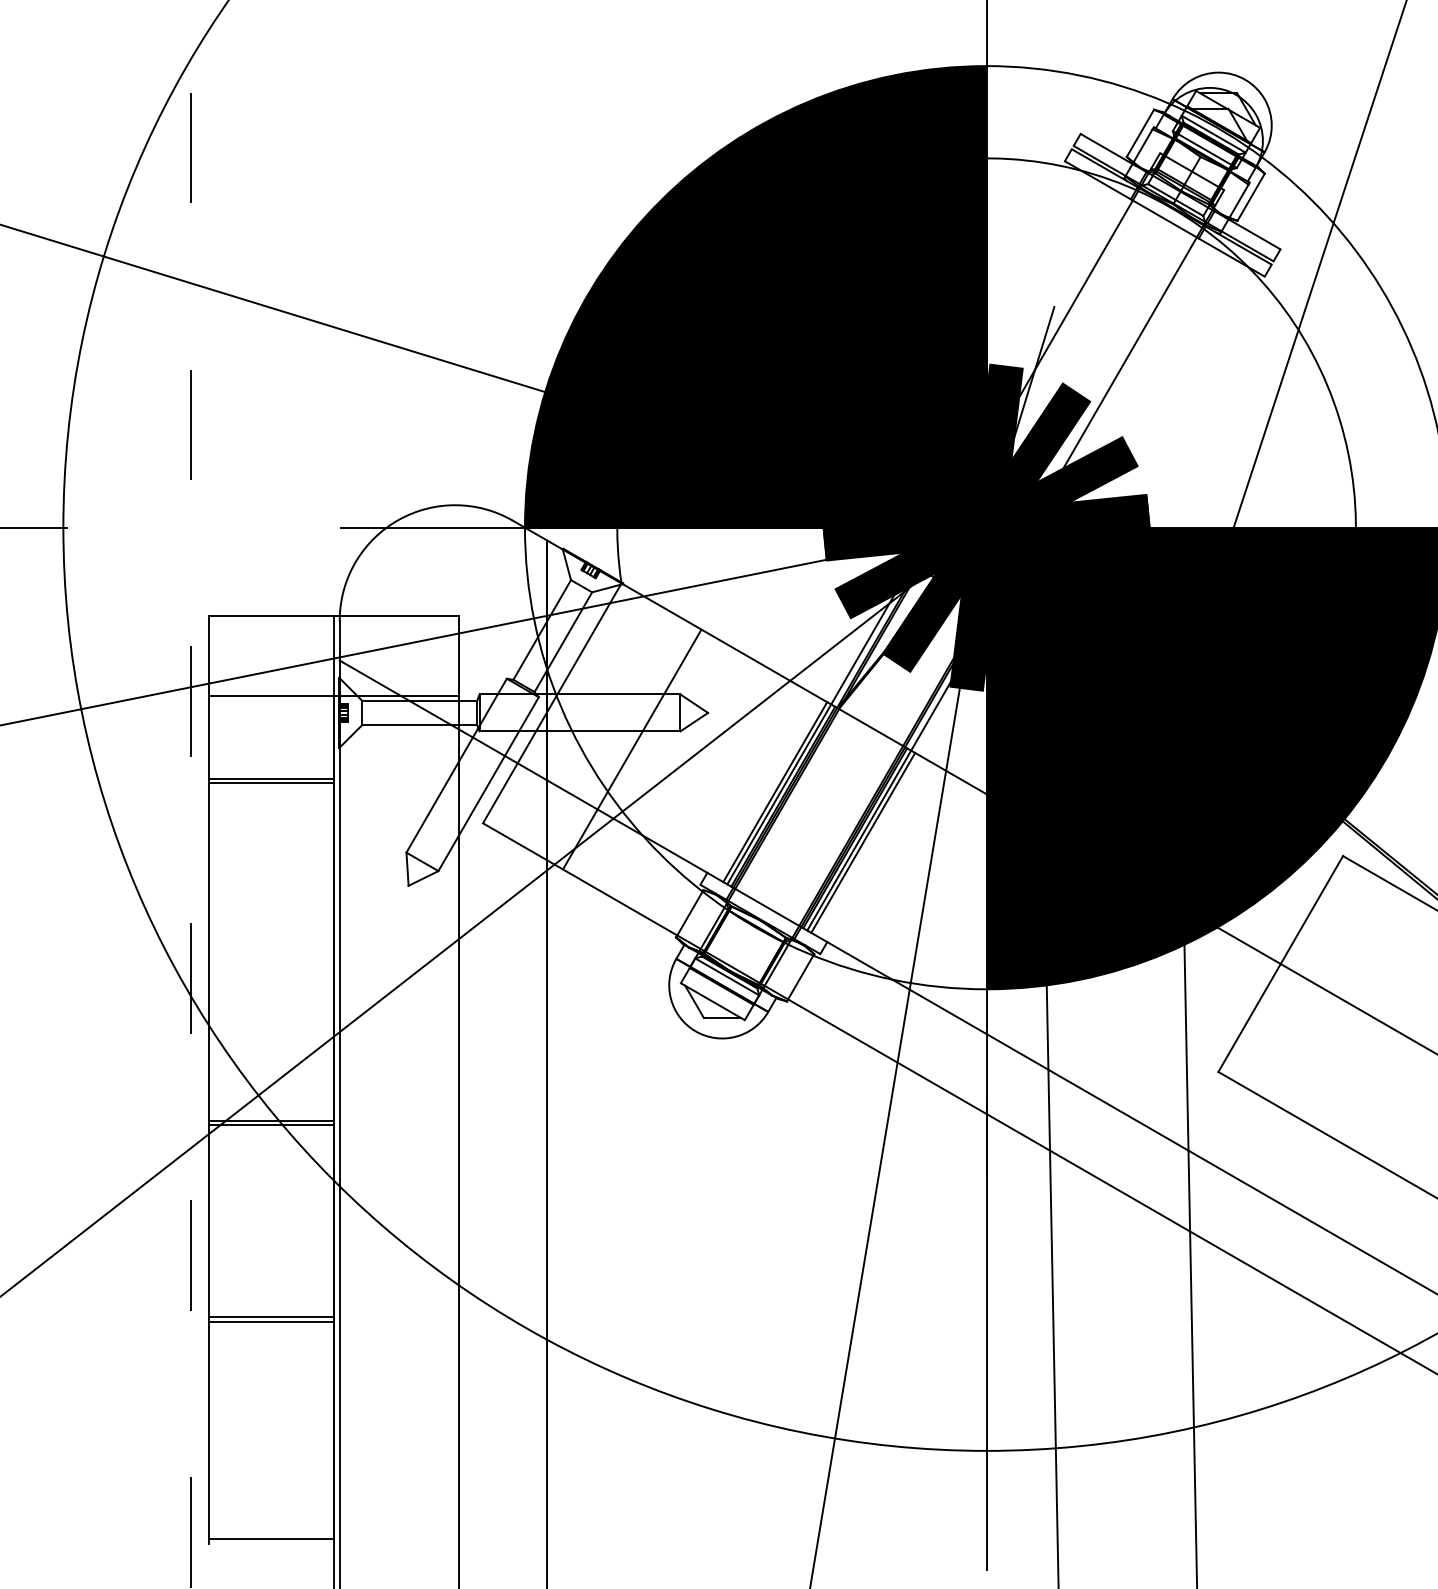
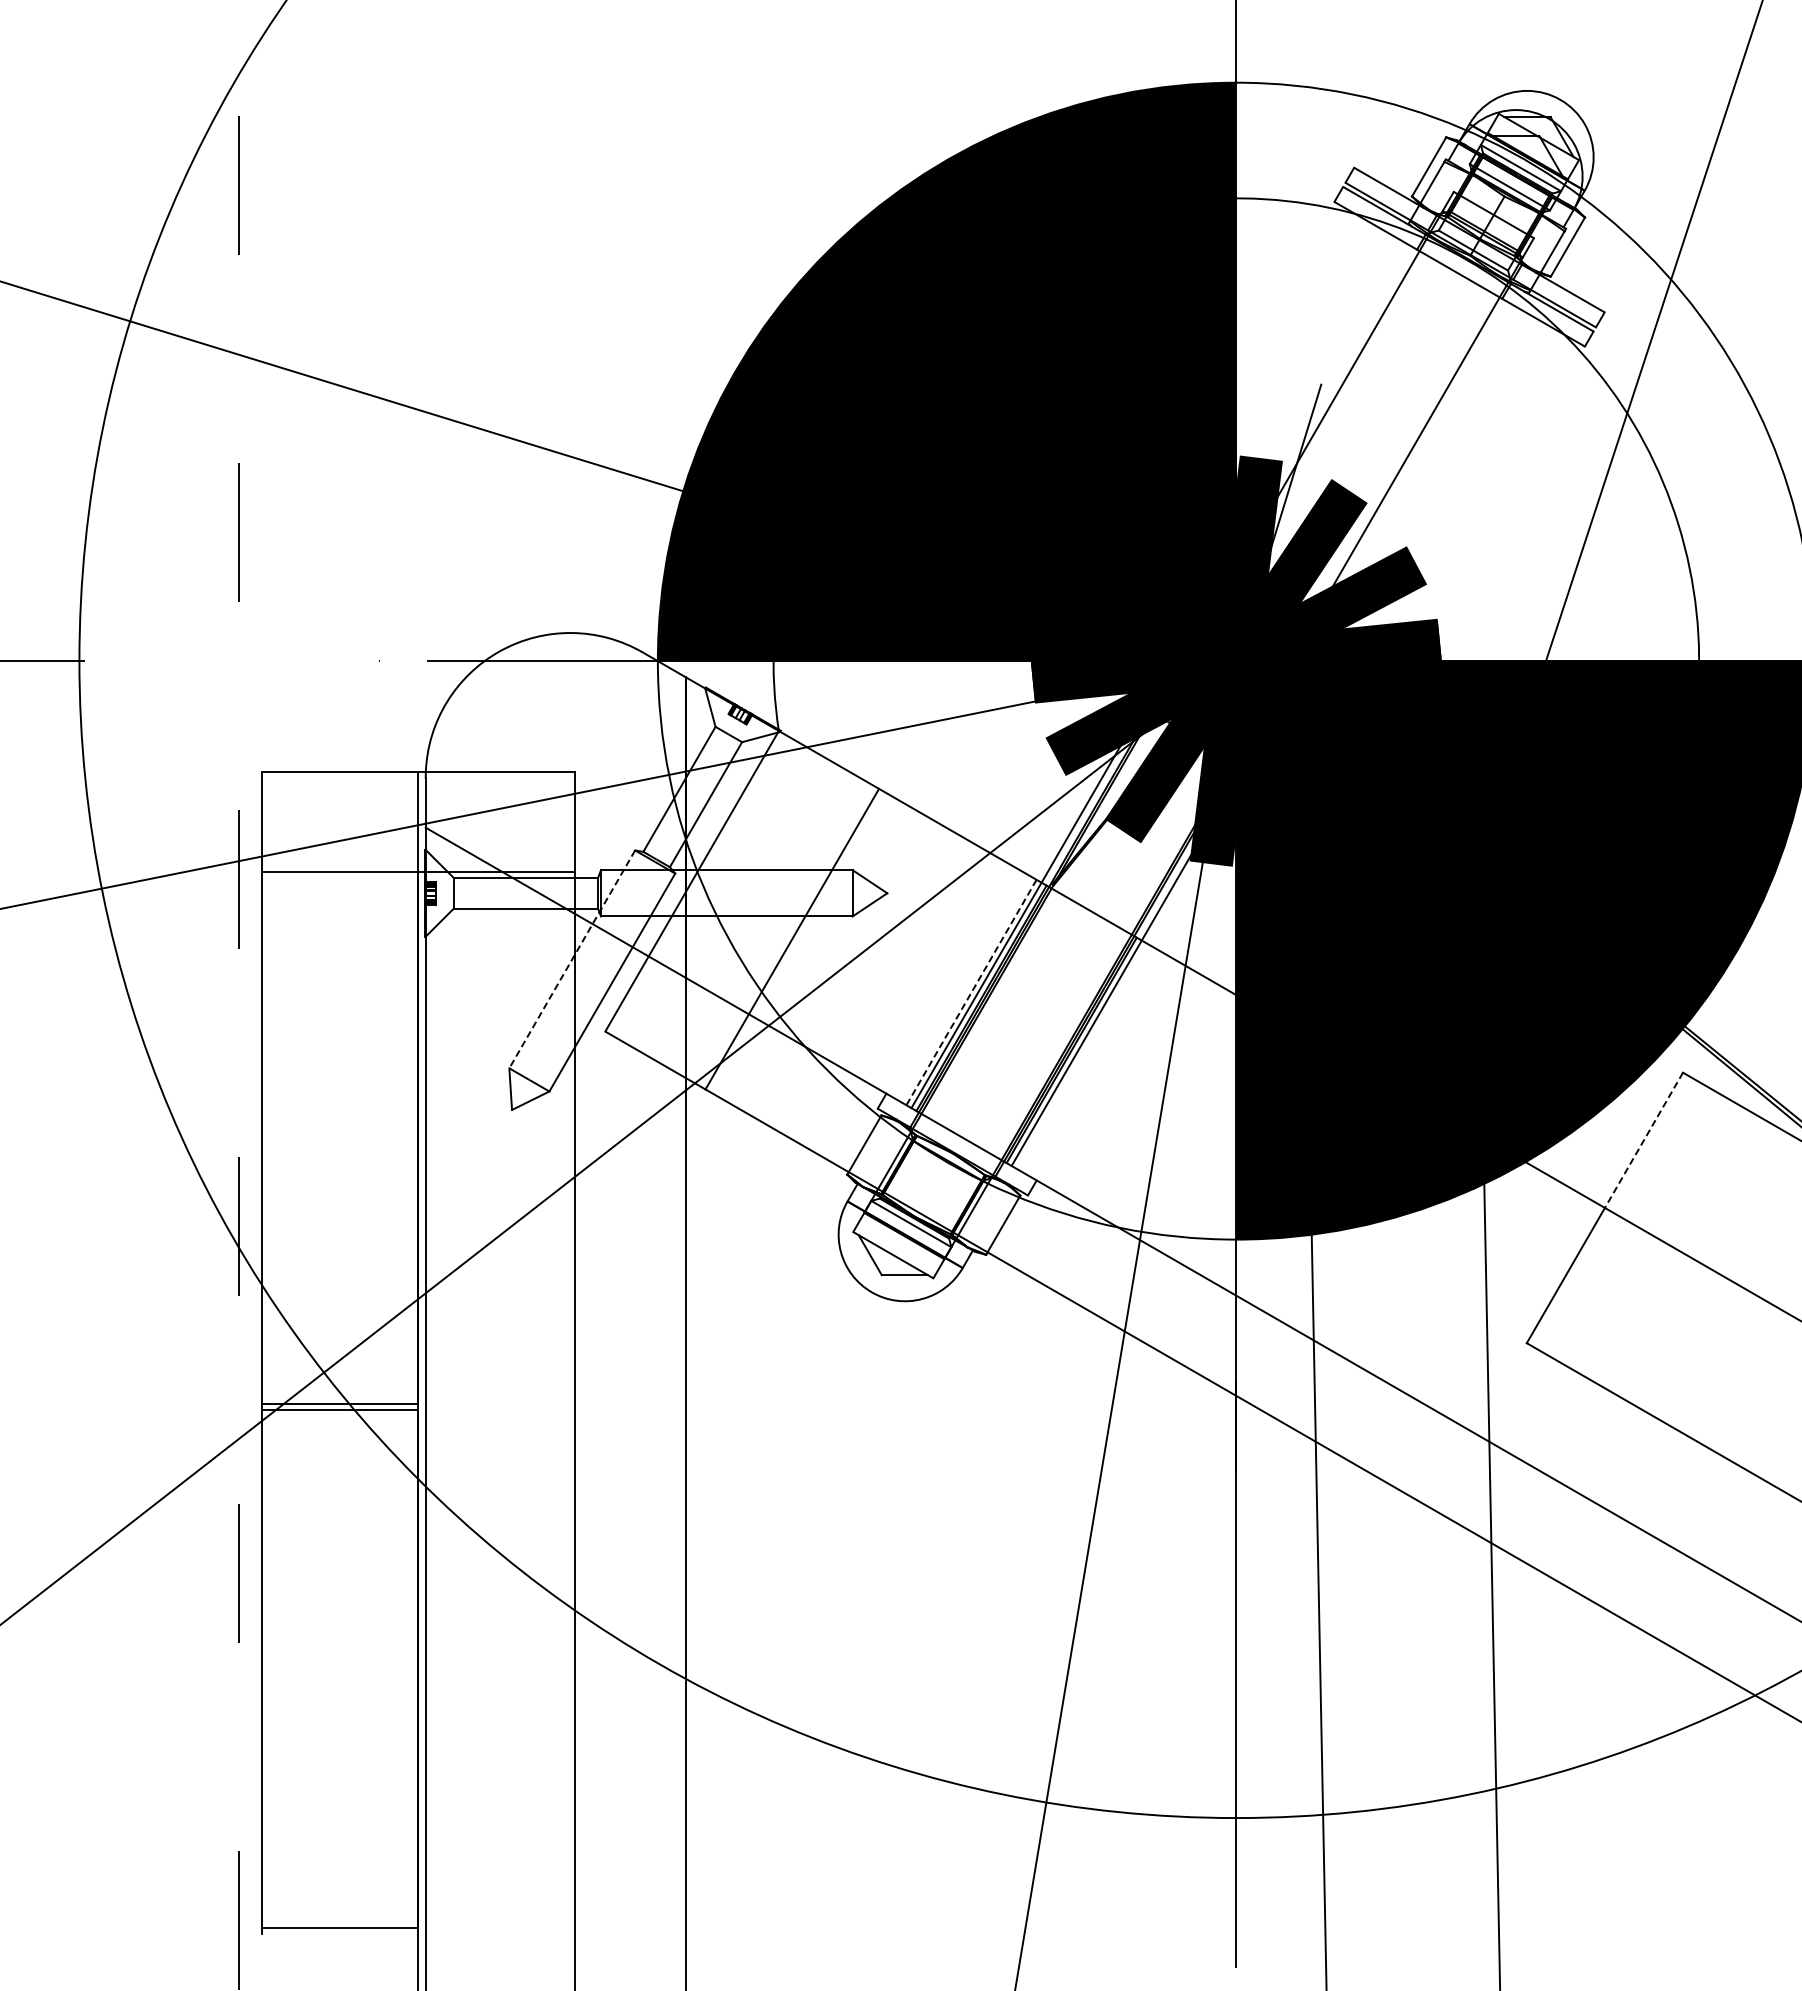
line: (456, 765) -> (572, 959), solid -> dashed
line: (271, 778) -> (340, 975), removed
line: (271, 783) -> (340, 981), removed
line: (775, 792) -> (971, 992), solid -> dashed
line: (863, 842) -> (1081, 1055), removed
line: (1311, 910) -> (1643, 1140), solid -> dashed
line: (271, 1317) -> (340, 1650), removed
line: (271, 1321) -> (340, 1655), removed

